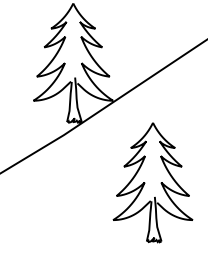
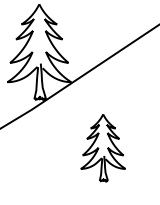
part: (152, 182) -> (102, 147), size x0.7

